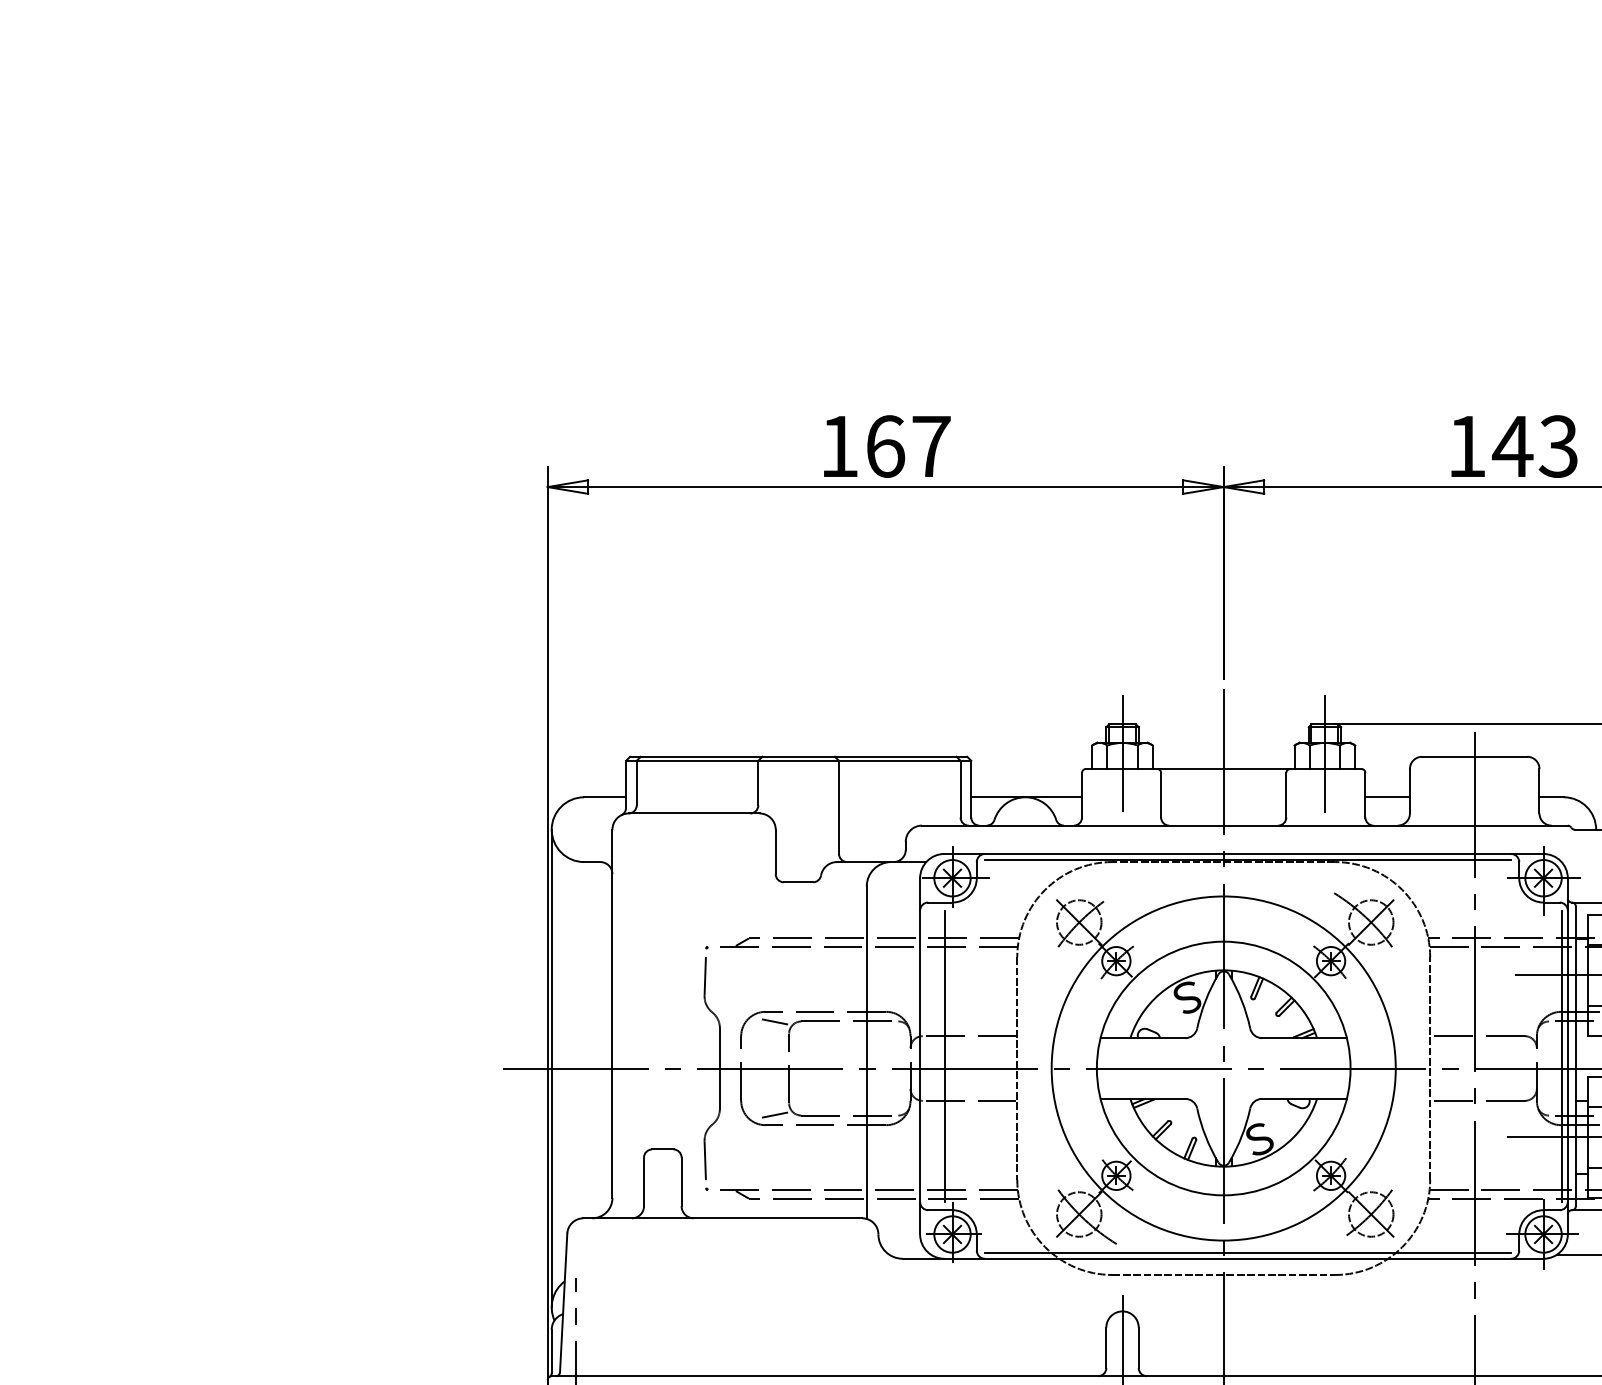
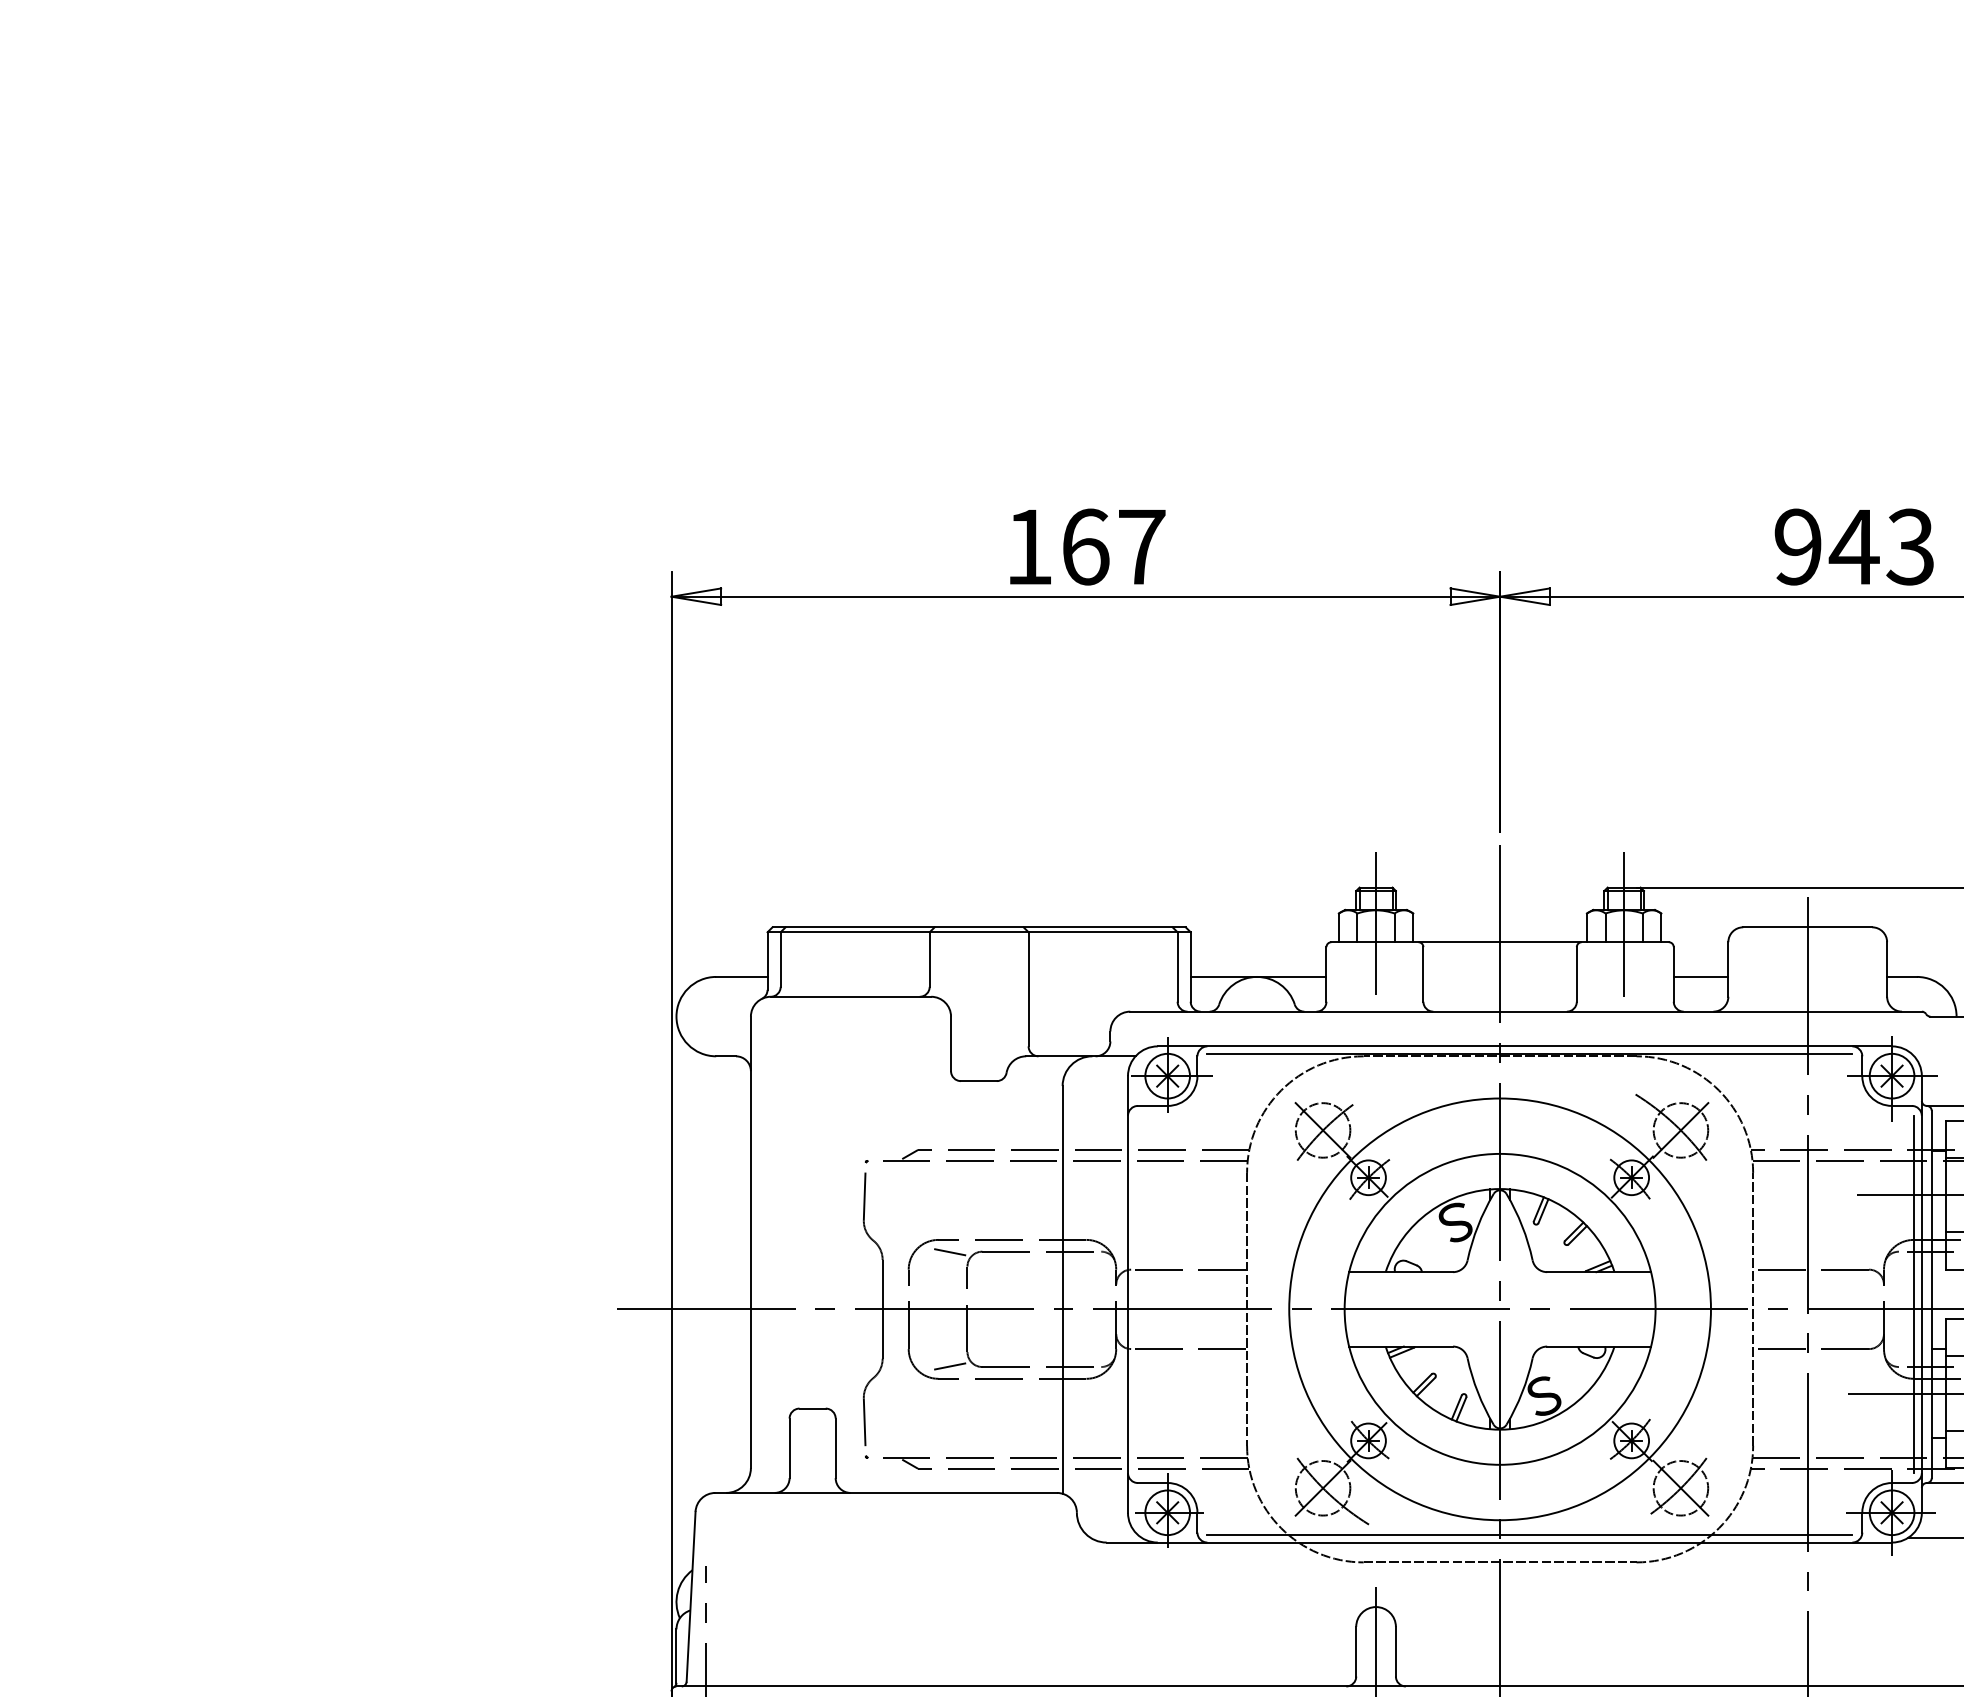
text: (1466, 446) -> (1797, 546), 143 -> 943
line: (945, 1056) -> (1158, 1294), removed
line: (551, 1068) -> (676, 1309), removed

